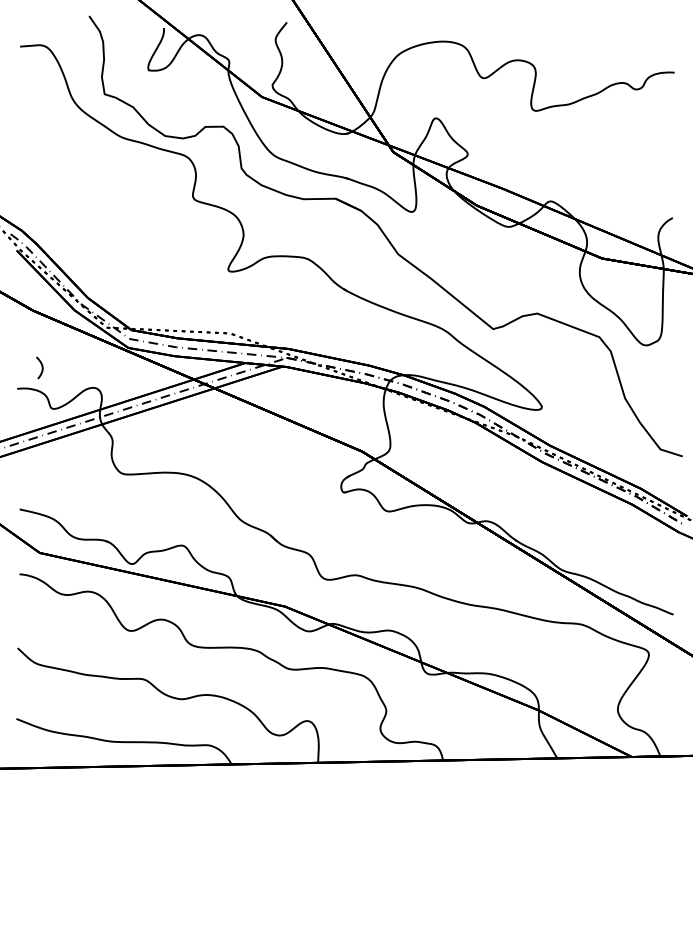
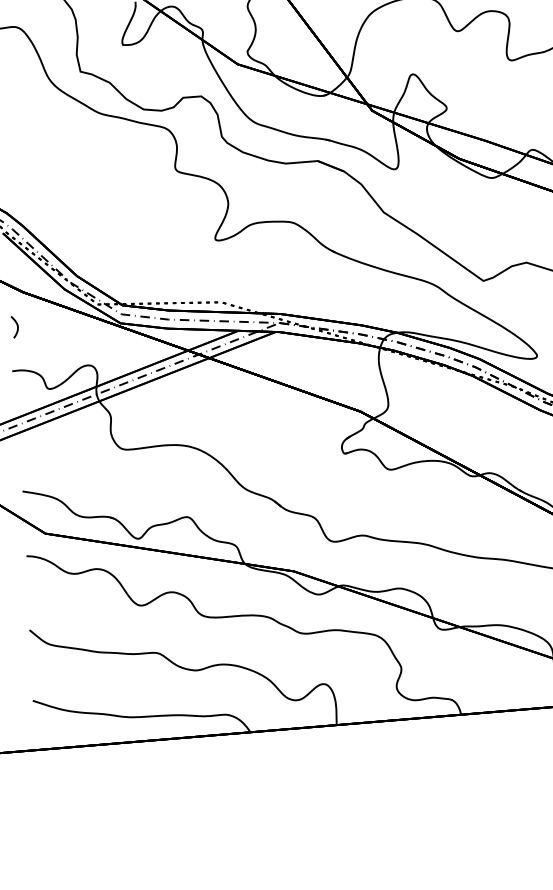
curve: (41, 367) -> (16, 326), moved

